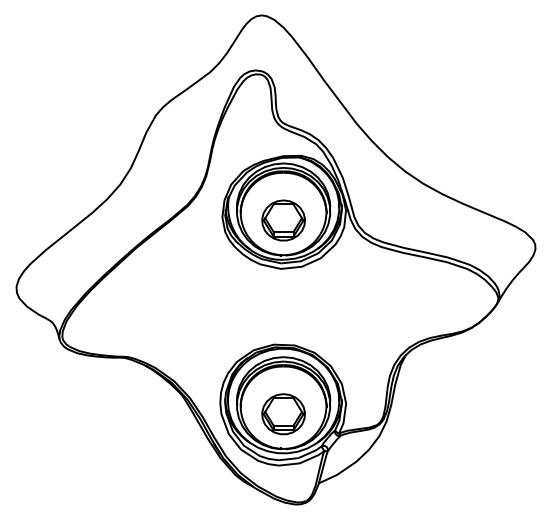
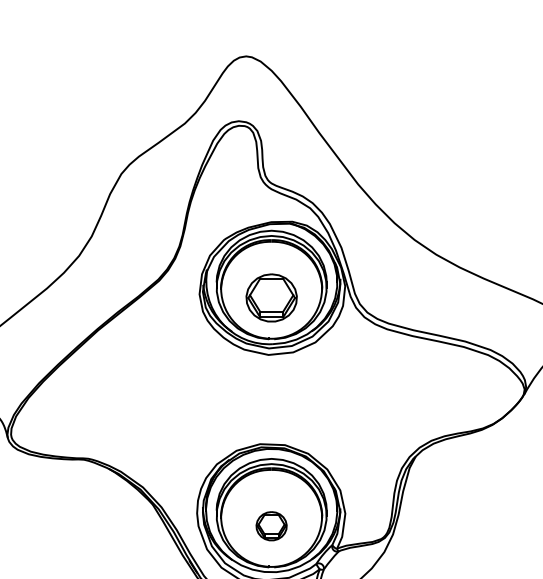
part: (283, 414) -> (271, 526), size x0.6

